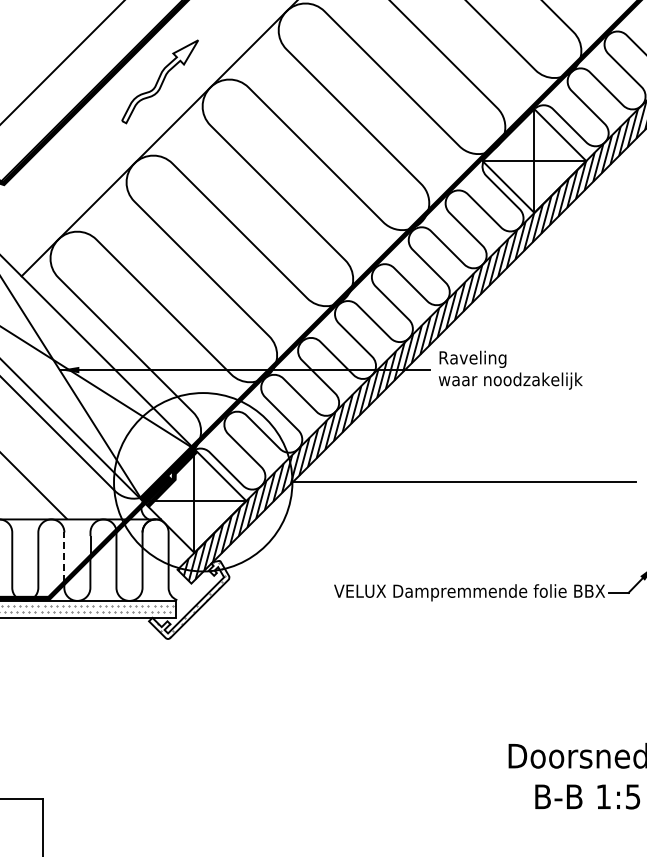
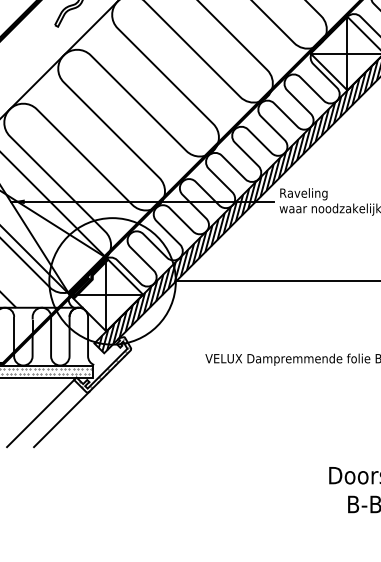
line: (64, 557) -> (14, 334), dashed -> solid
line: (101, 668) -> (40, 413), added
line: (131, 676) -> (61, 419), added

